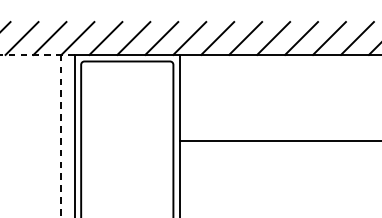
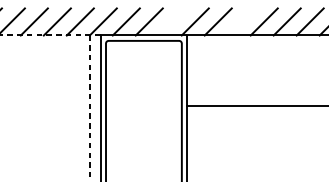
line: (160, 37) -> (171, 21), removed
line: (244, 37) -> (240, 21), removed

